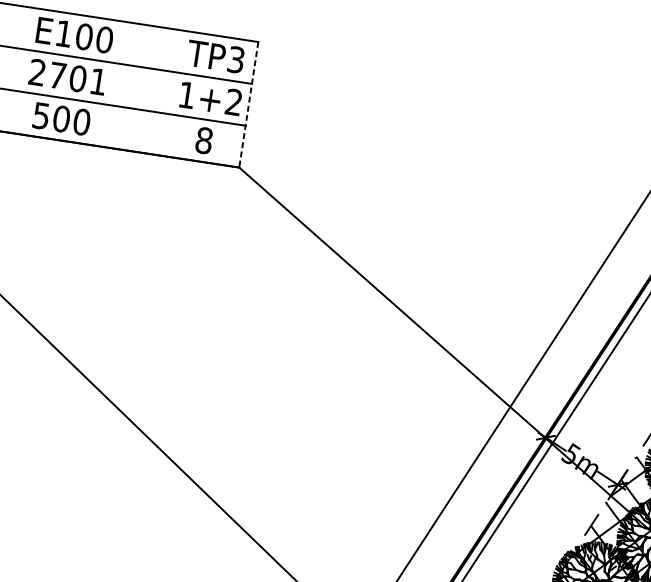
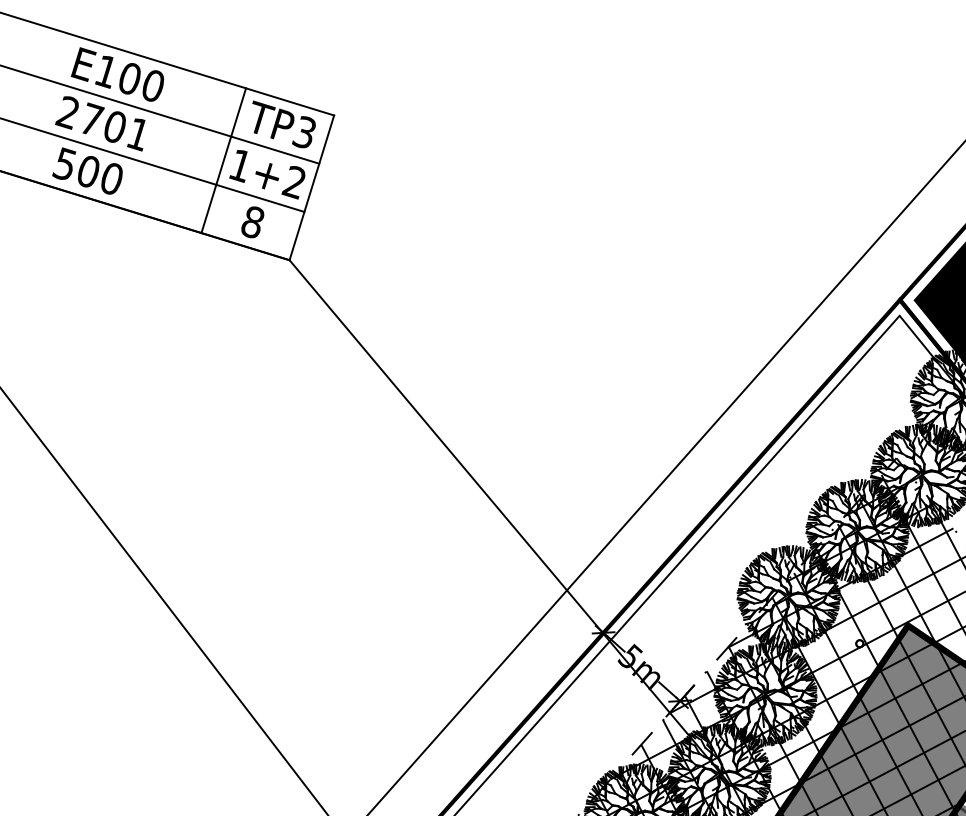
line: (172, 93) -> (223, 160), added
line: (248, 104) -> (311, 187), dashed -> solid

